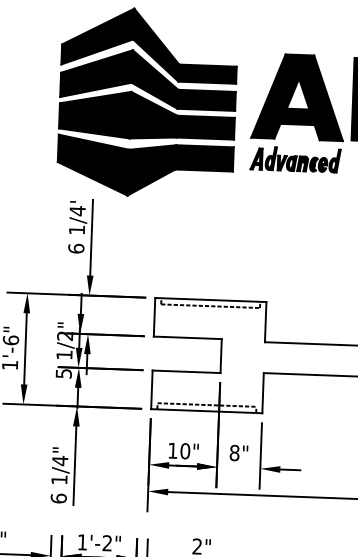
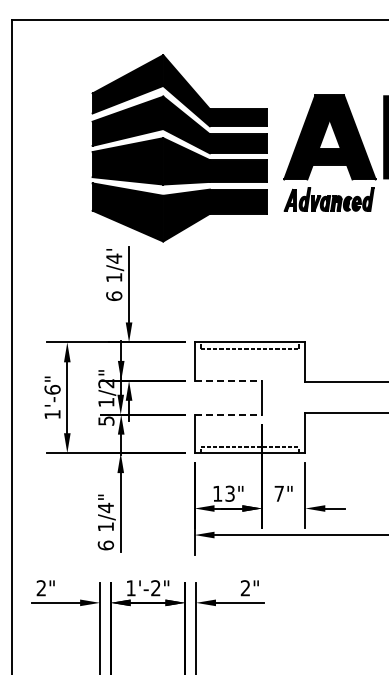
line: (187, 337) -> (228, 380), solid -> dashed
line: (186, 371) -> (228, 414), solid -> dashed
text: (184, 450) -> (229, 493), 10" -> 13"
text: (234, 452) -> (279, 493), 8" -> 7"

